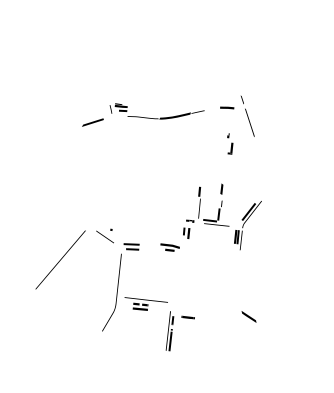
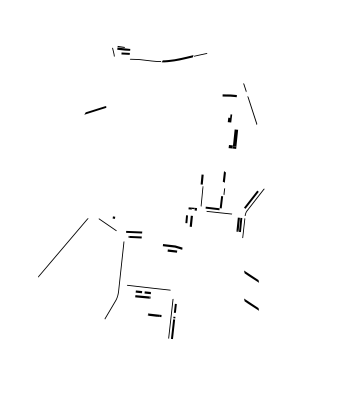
part: (160, 117) -> (162, 60), moved
part: (230, 143) -> (232, 131), size x1.6
part: (170, 247) -> (172, 248), moved
line: (249, 288) -> (251, 276), added
part: (188, 316) -> (154, 314), moved

